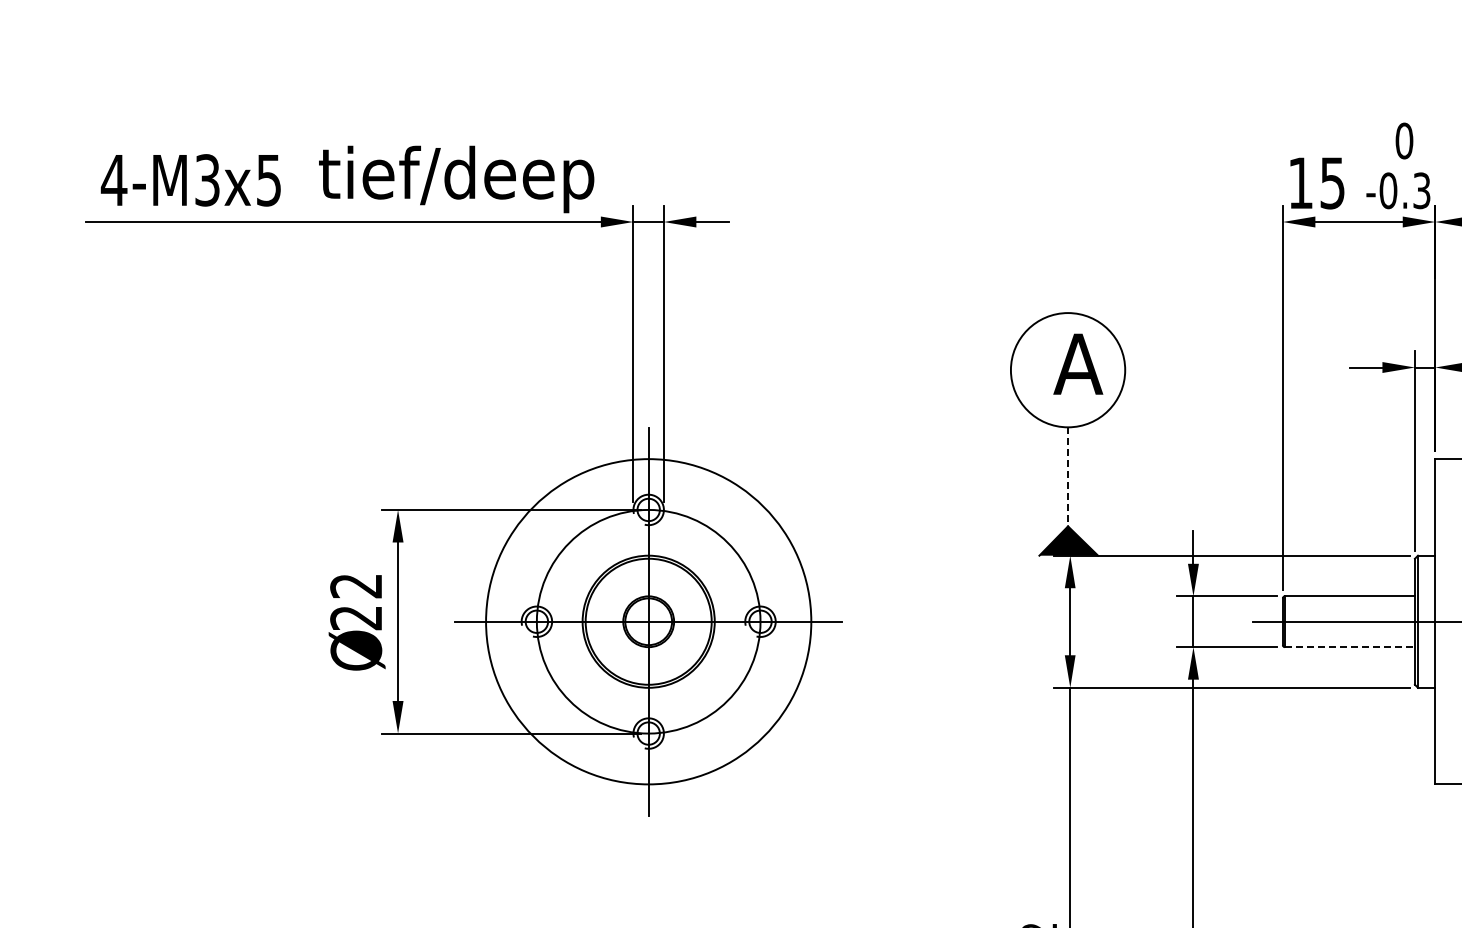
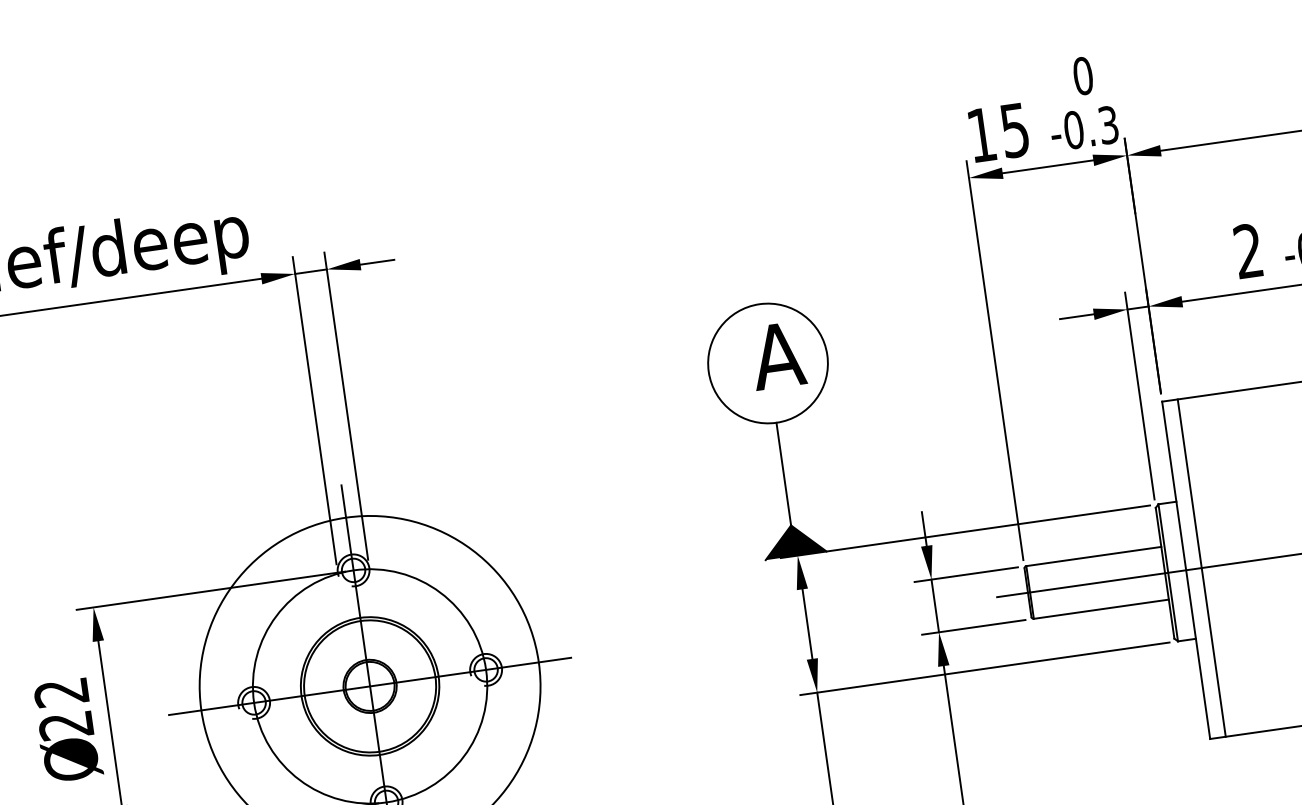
line: (1068, 476) -> (784, 473), dashed -> solid
line: (1450, 621) -> (1201, 567), added
line: (1350, 647) -> (1101, 609), dashed -> solid

